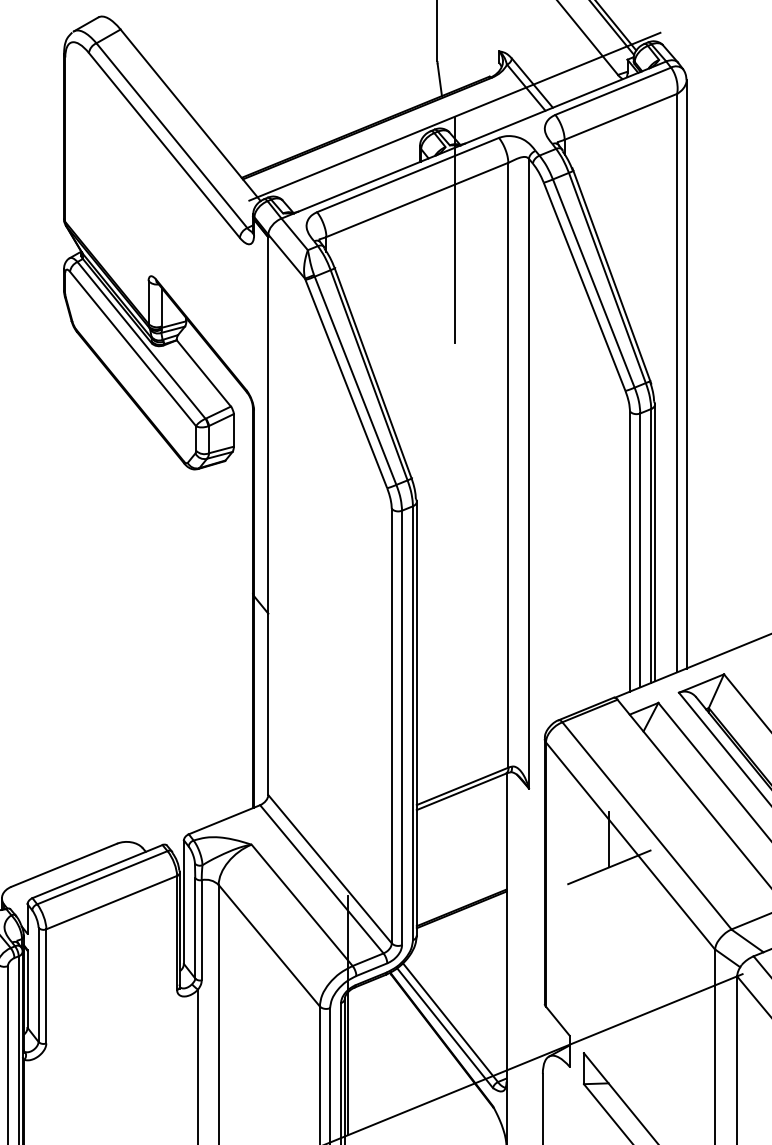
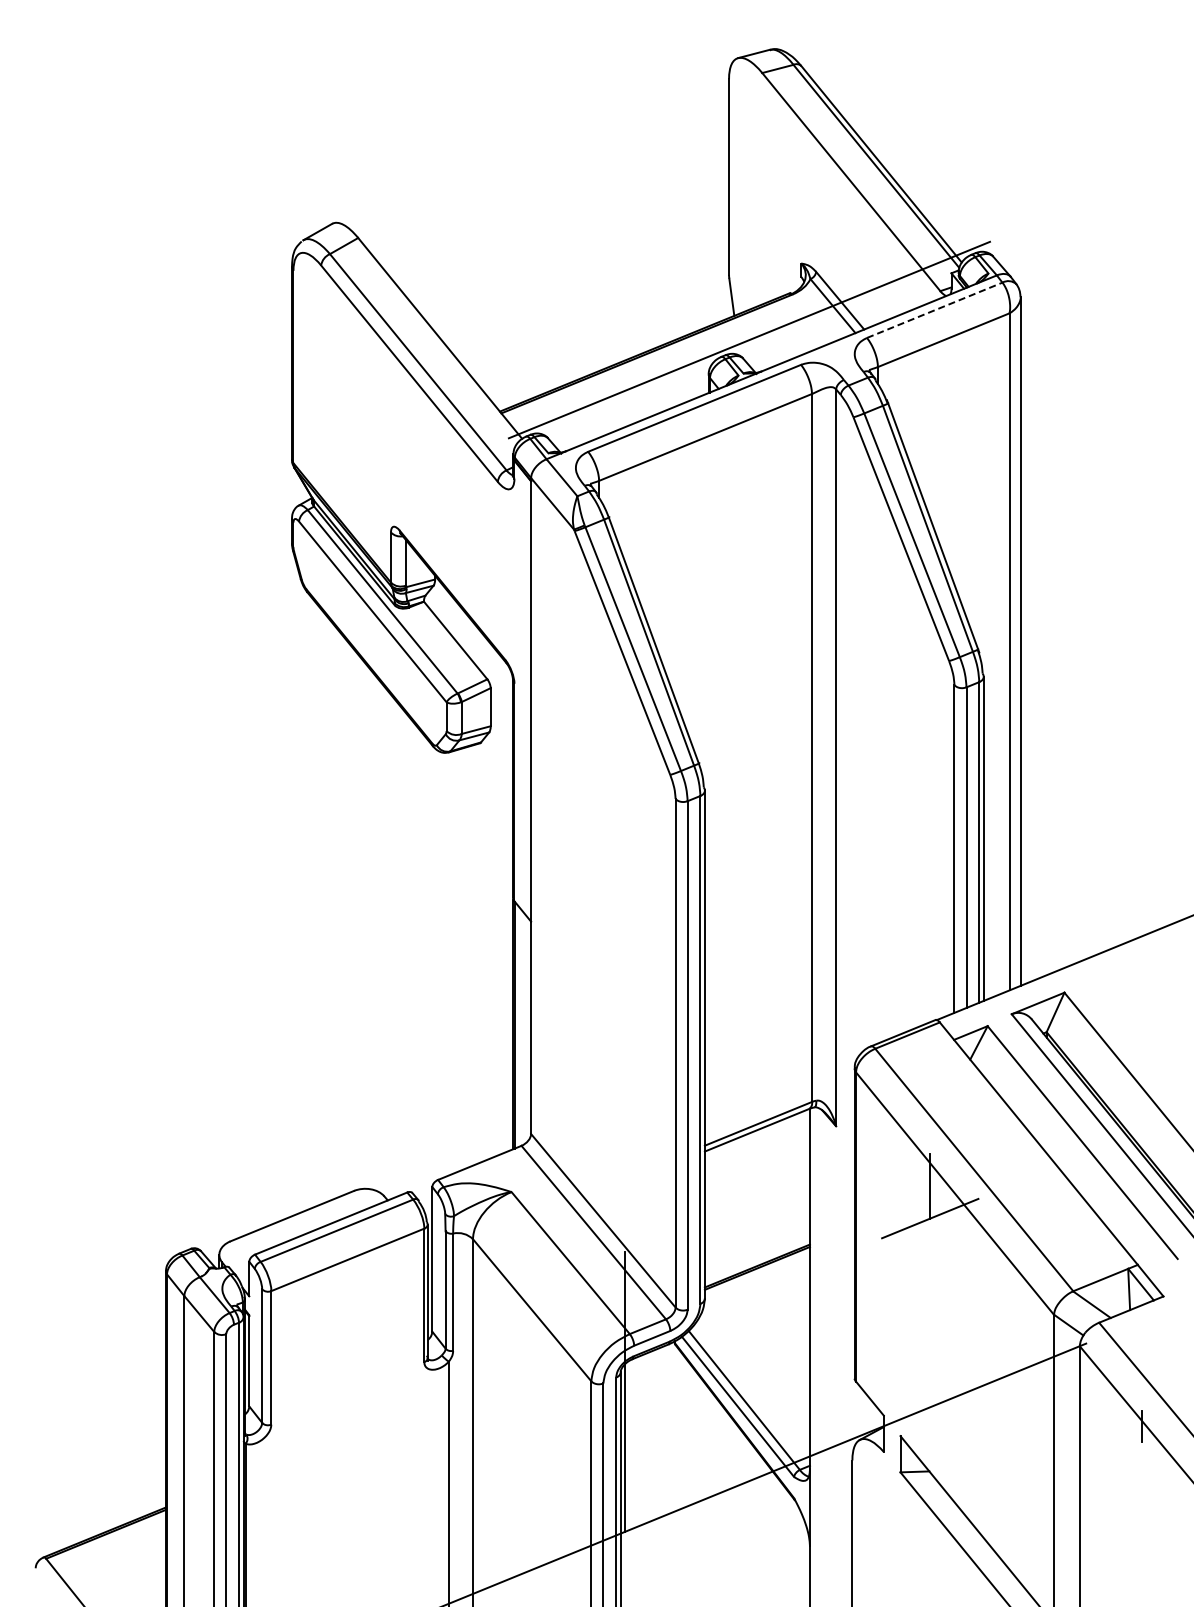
line: (613, 91) -> (935, 310), solid -> dashed
line: (454, 229) -> (749, 472), removed

